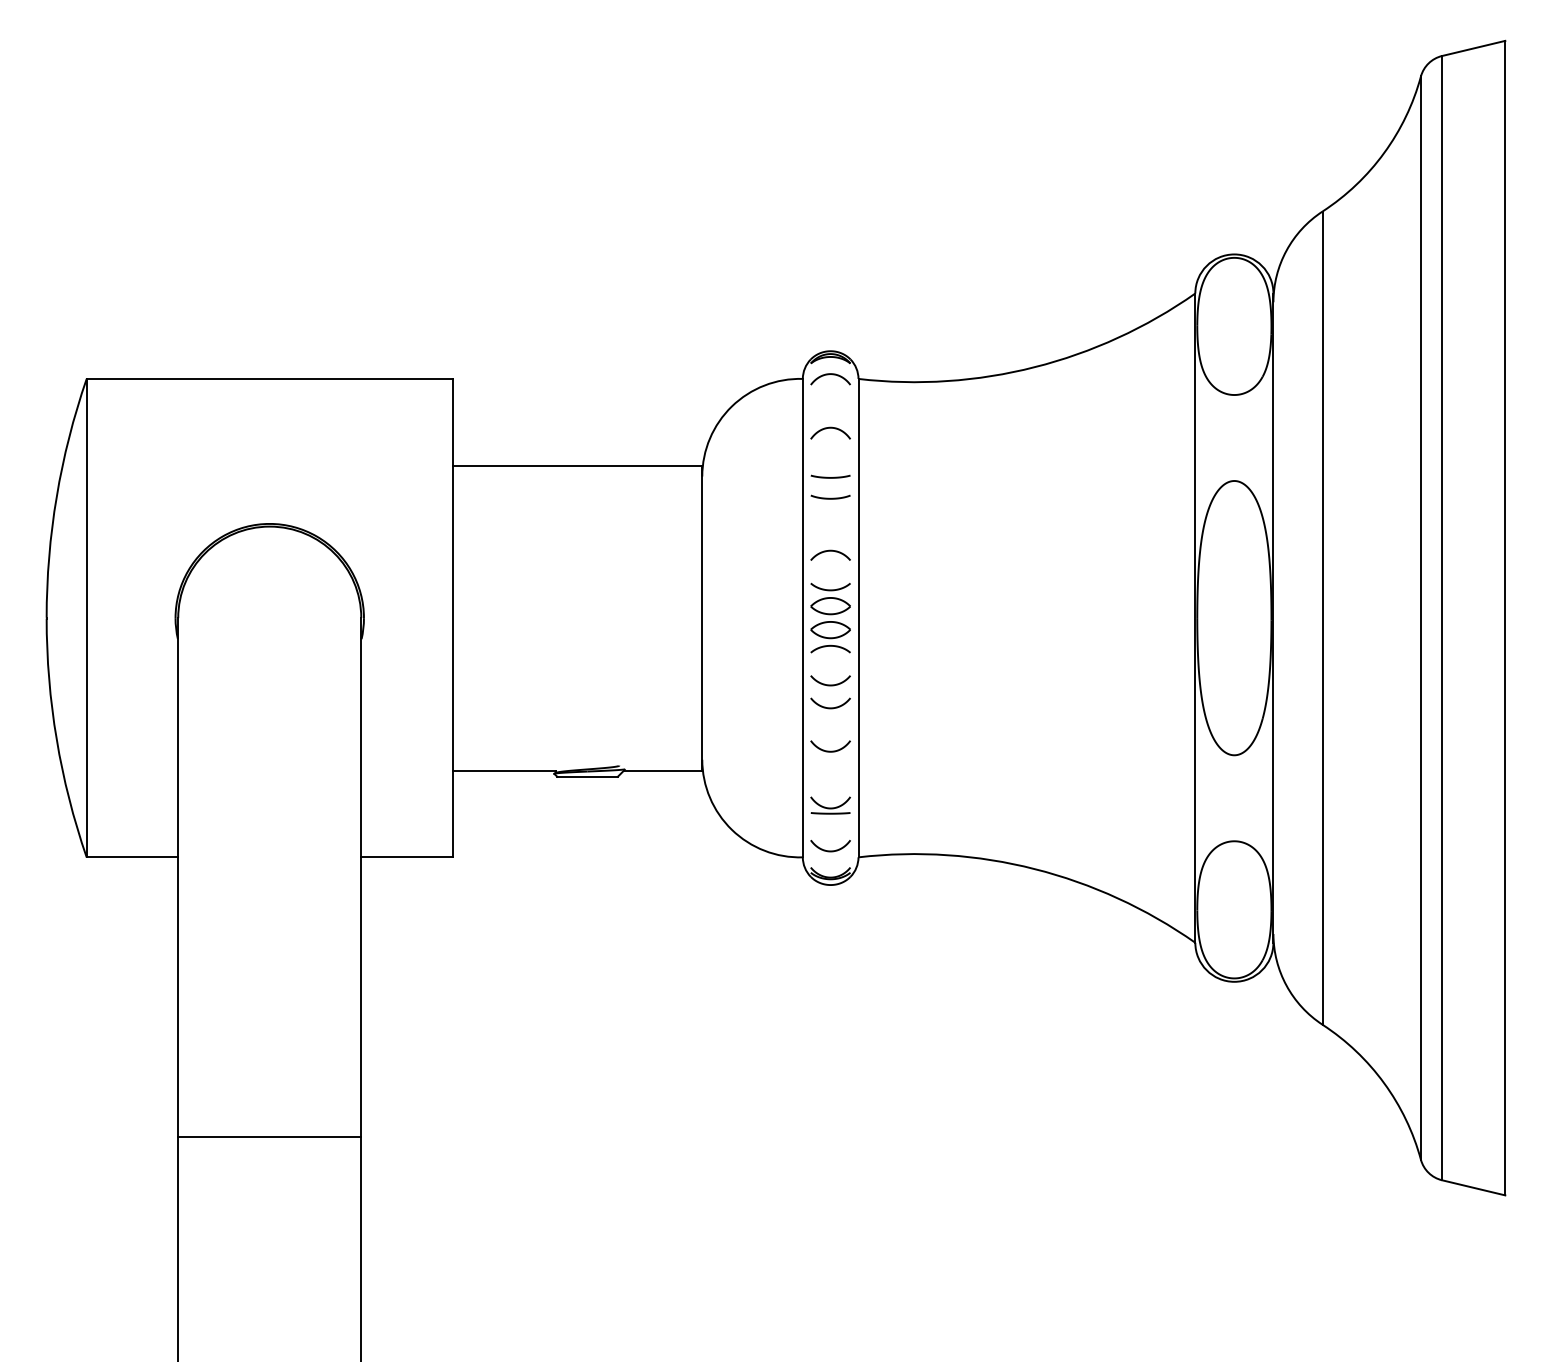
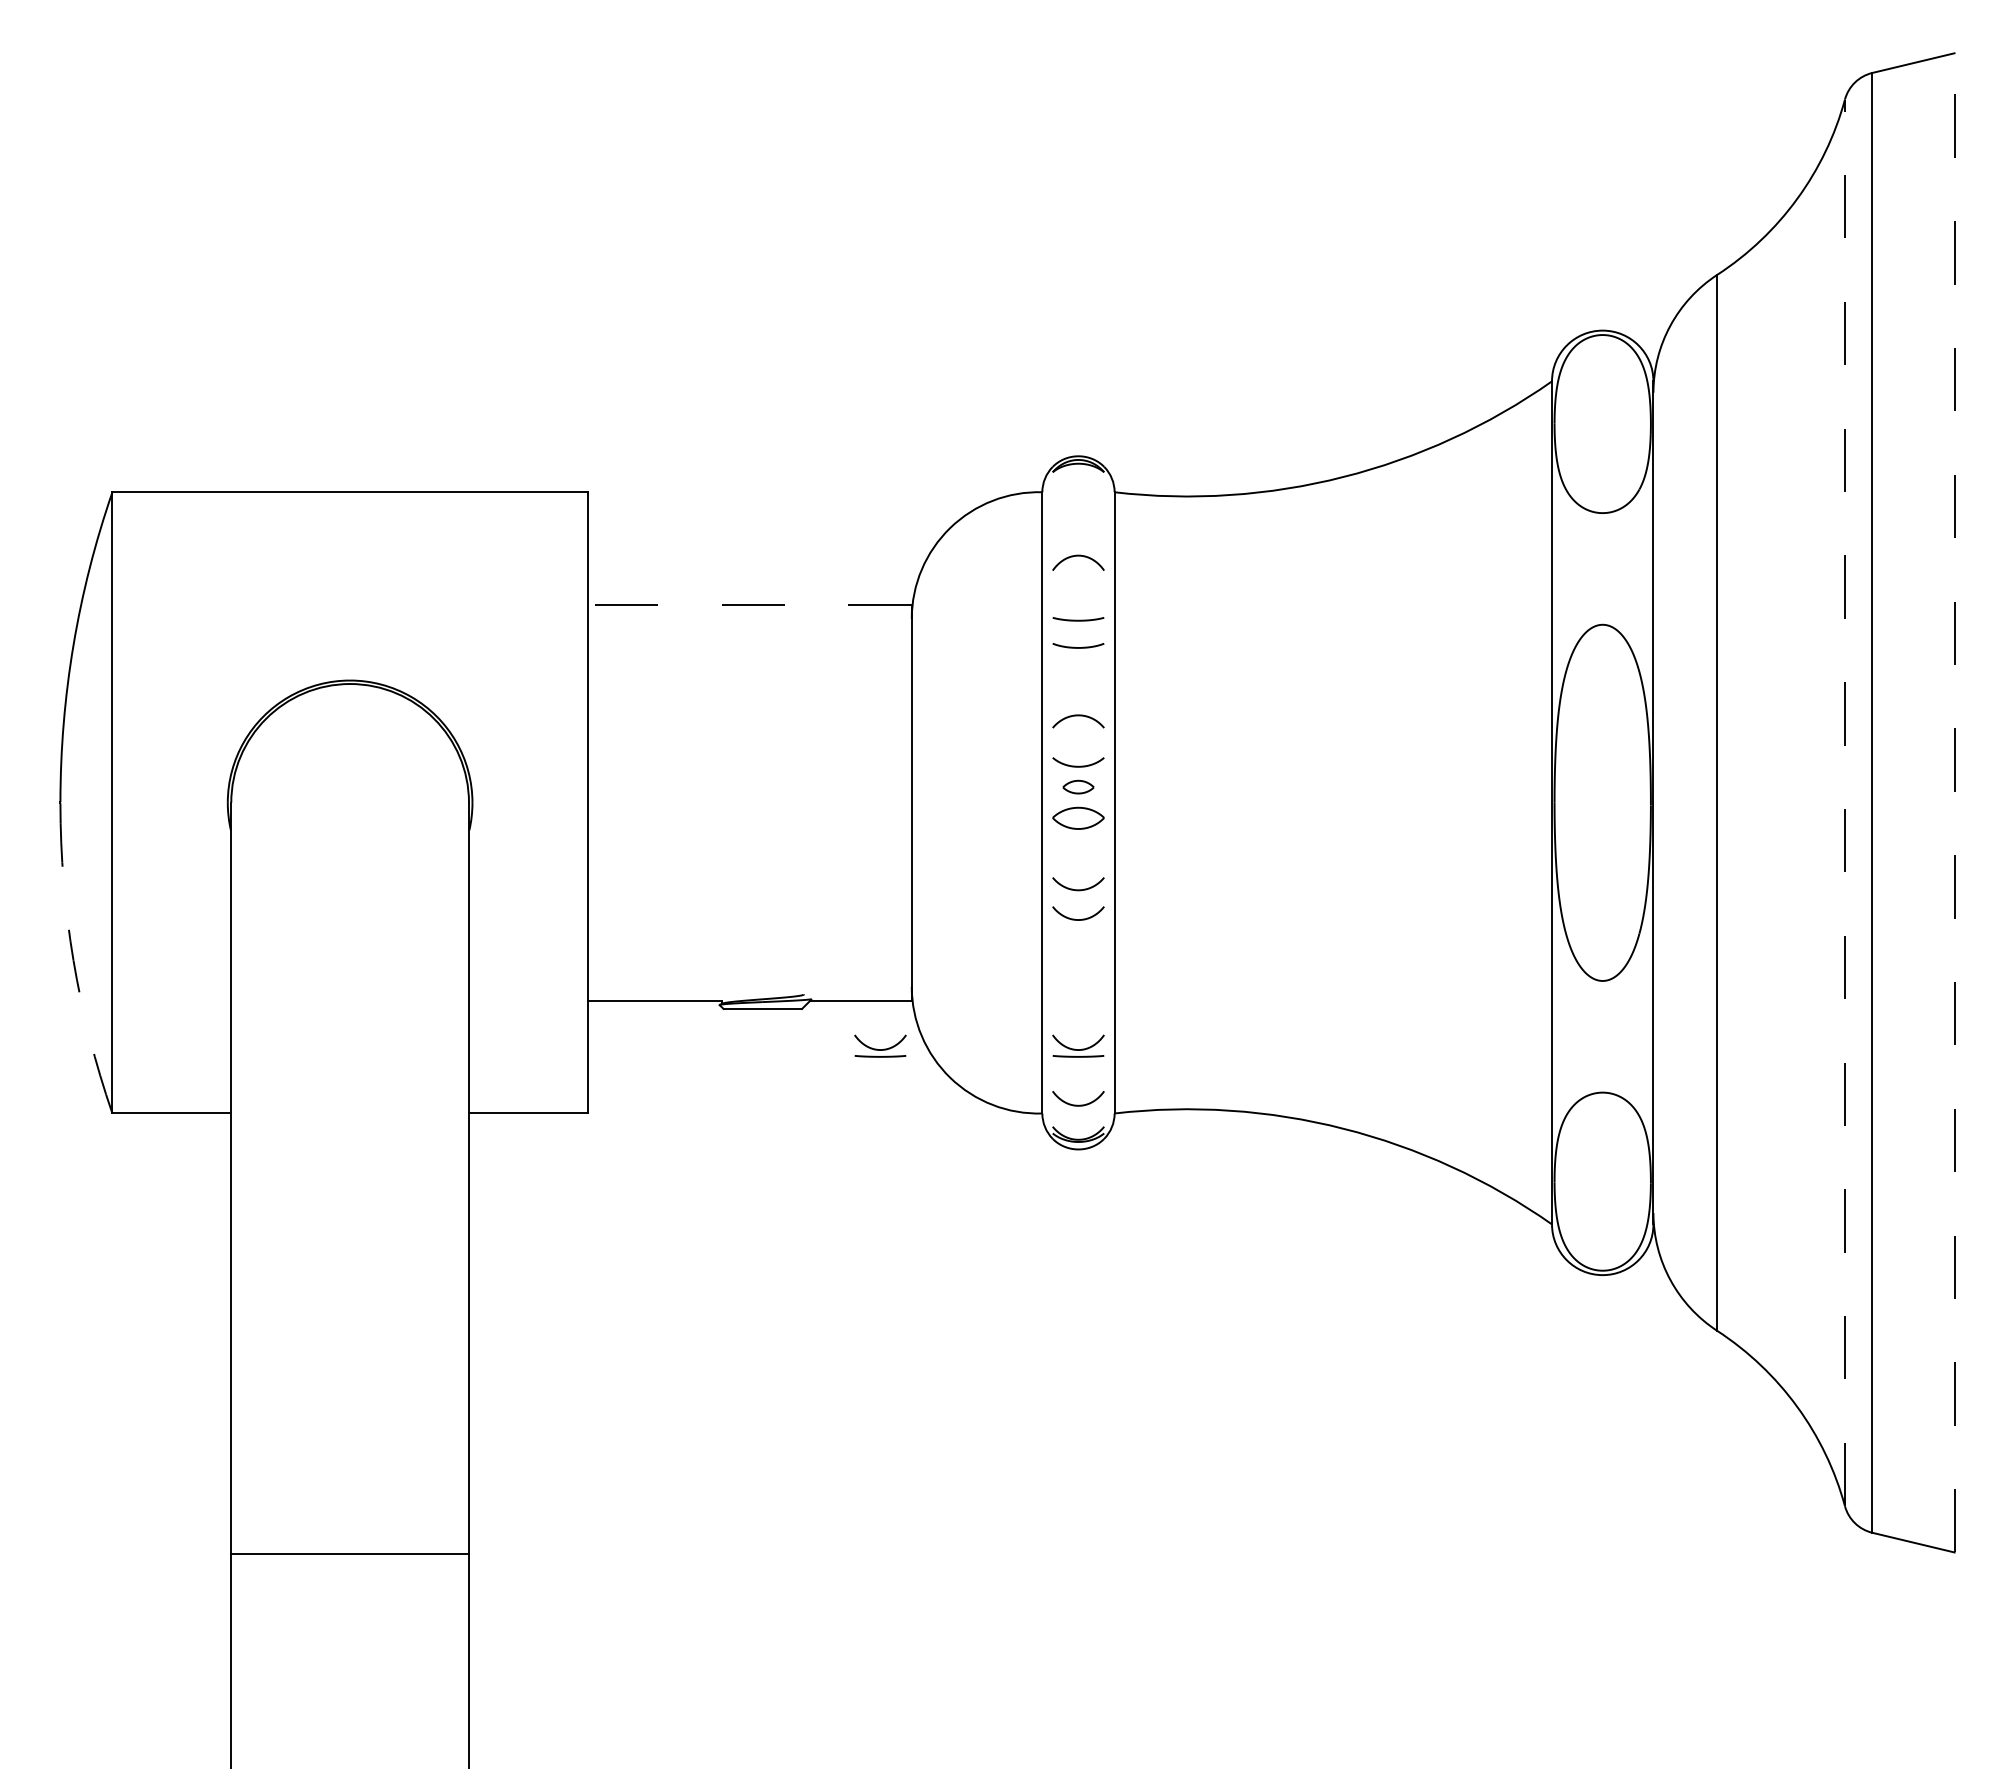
curve: (832, 375) -> (1081, 487), removed
line: (577, 465) -> (749, 604), solid -> dashed
part: (830, 605) -> (1078, 786), size x0.6
line: (1420, 617) -> (1844, 802), solid -> dashed
line: (1505, 617) -> (1954, 802), solid -> dashed
curve: (830, 646) -> (1078, 839), removed
arc: (56, 739) -> (73, 960), solid -> dashed
curve: (830, 751) -> (1078, 975), removed
part: (678, 804) -> (880, 1045), added
line: (270, 1136) -> (350, 1554), moved

